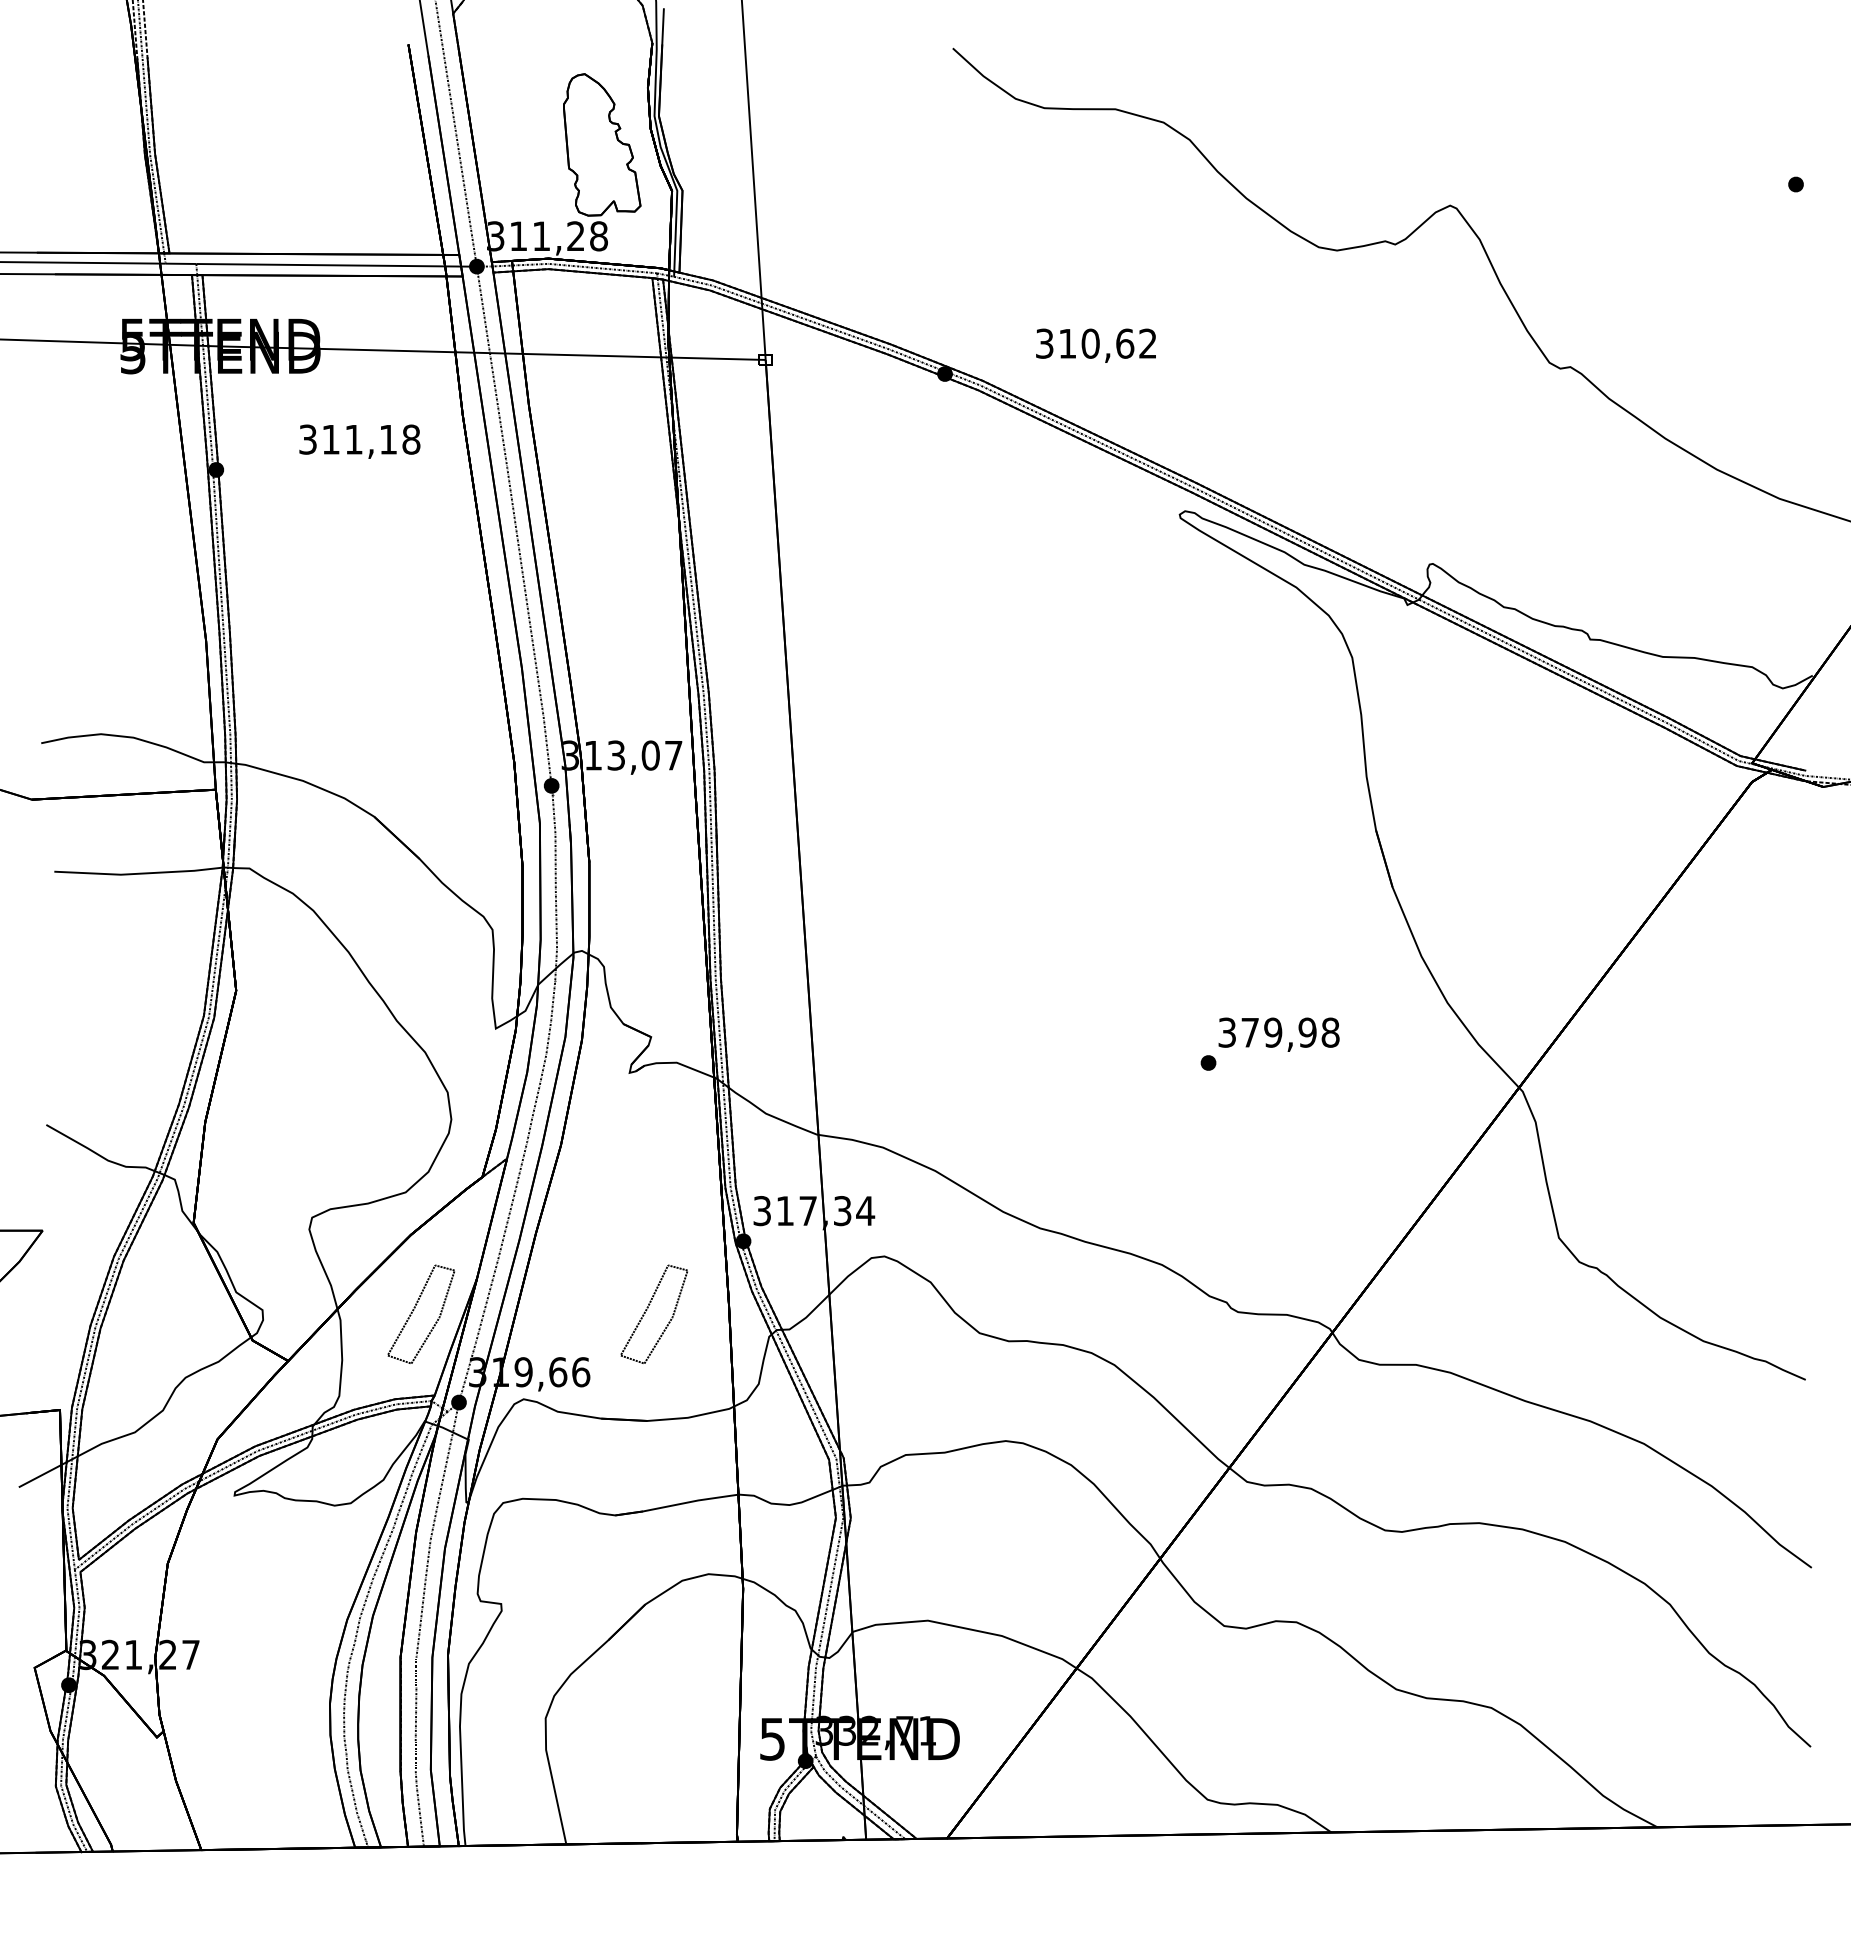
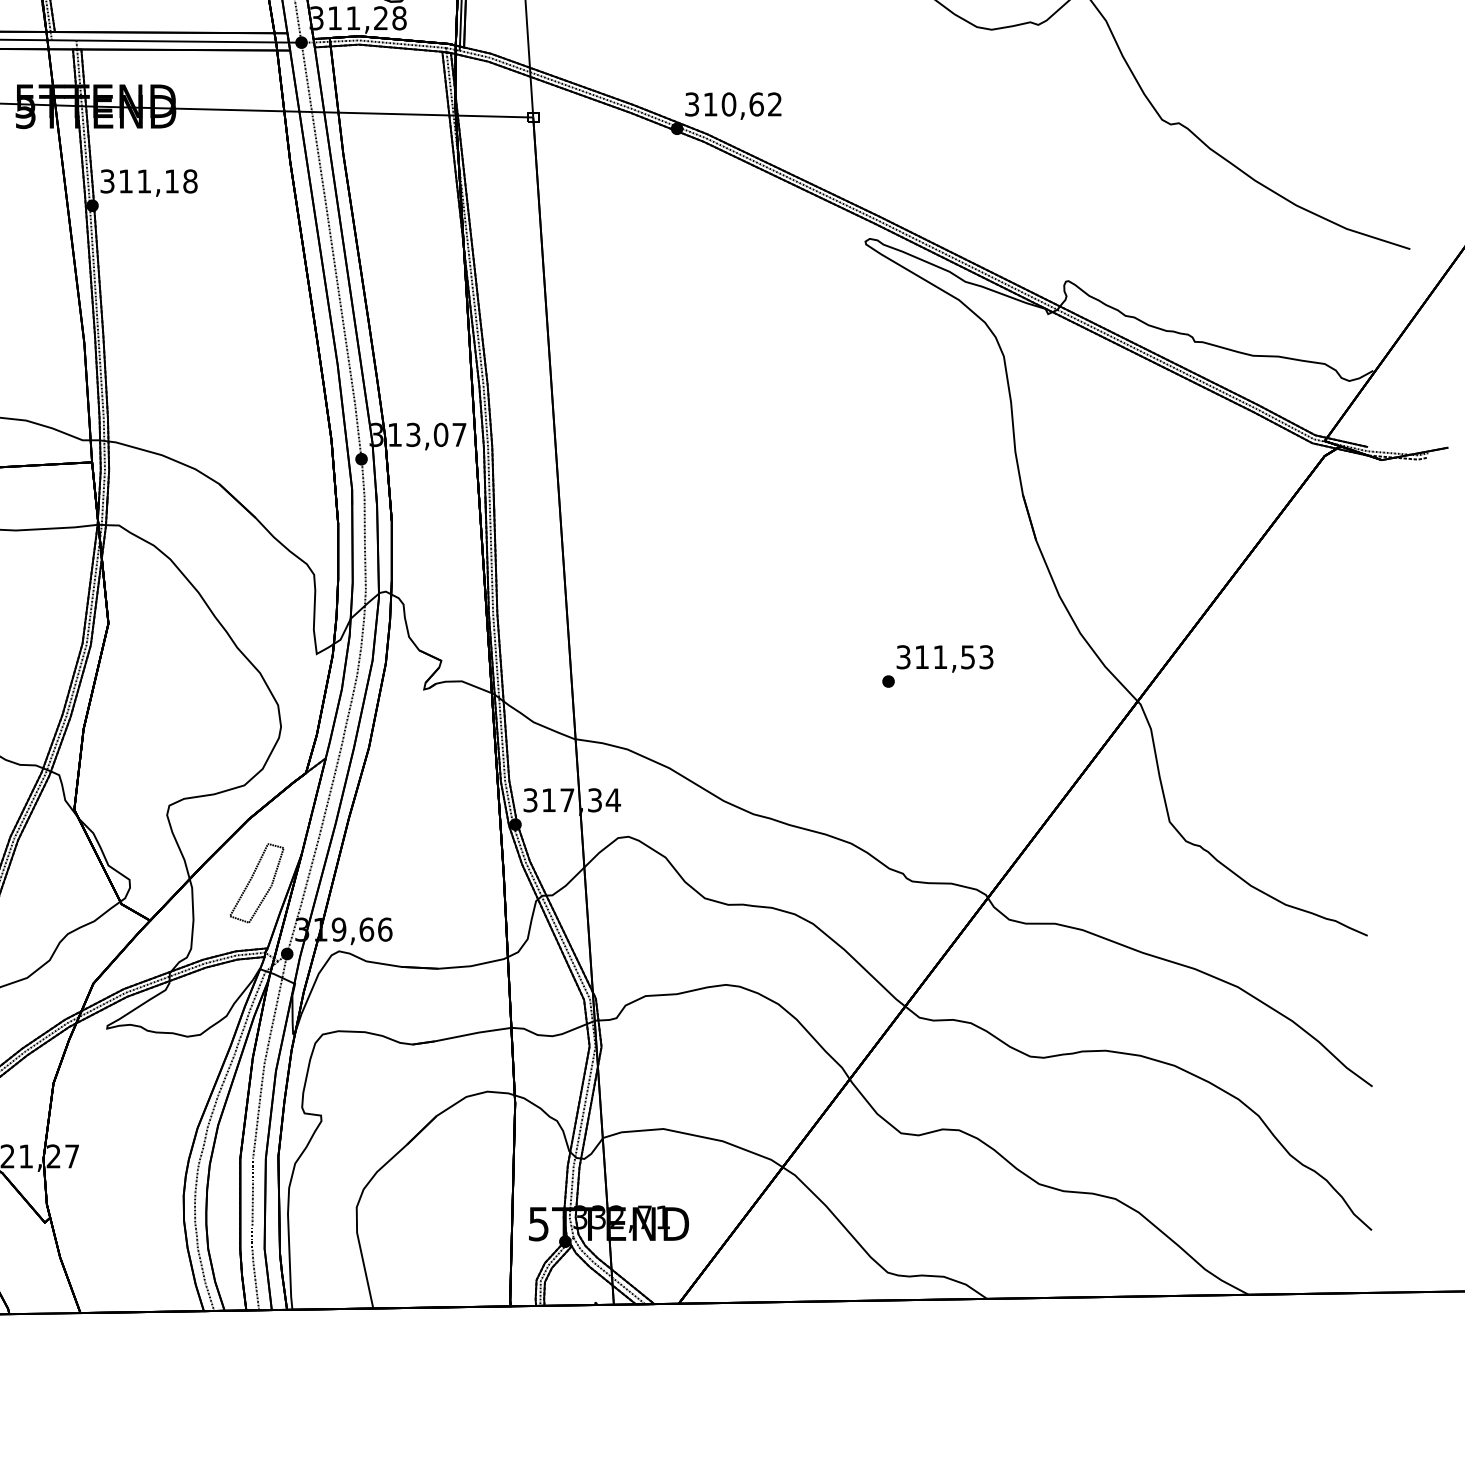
text: (1095, 345) -> (732, 105), moved
text: (359, 441) -> (148, 182), moved
text: (1290, 1032) -> (954, 657), 379,98 -> 311,53
part: (653, 1313) -> (443, 882), removed

